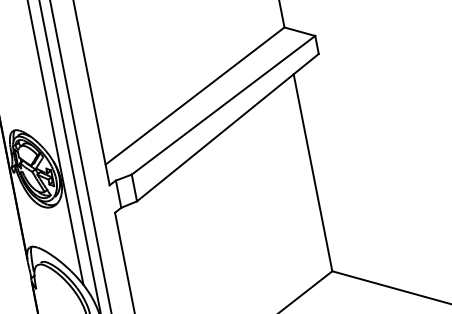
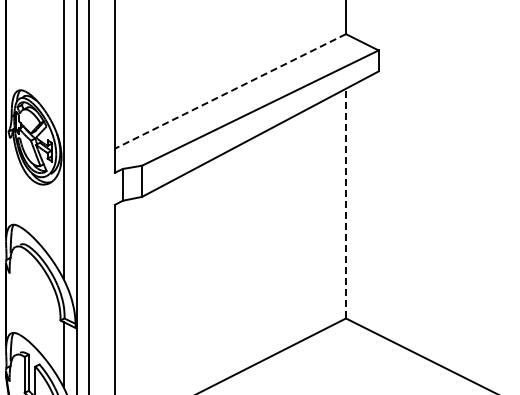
line: (195, 96) -> (230, 91), solid -> dashed
line: (313, 172) -> (346, 203), solid -> dashed

